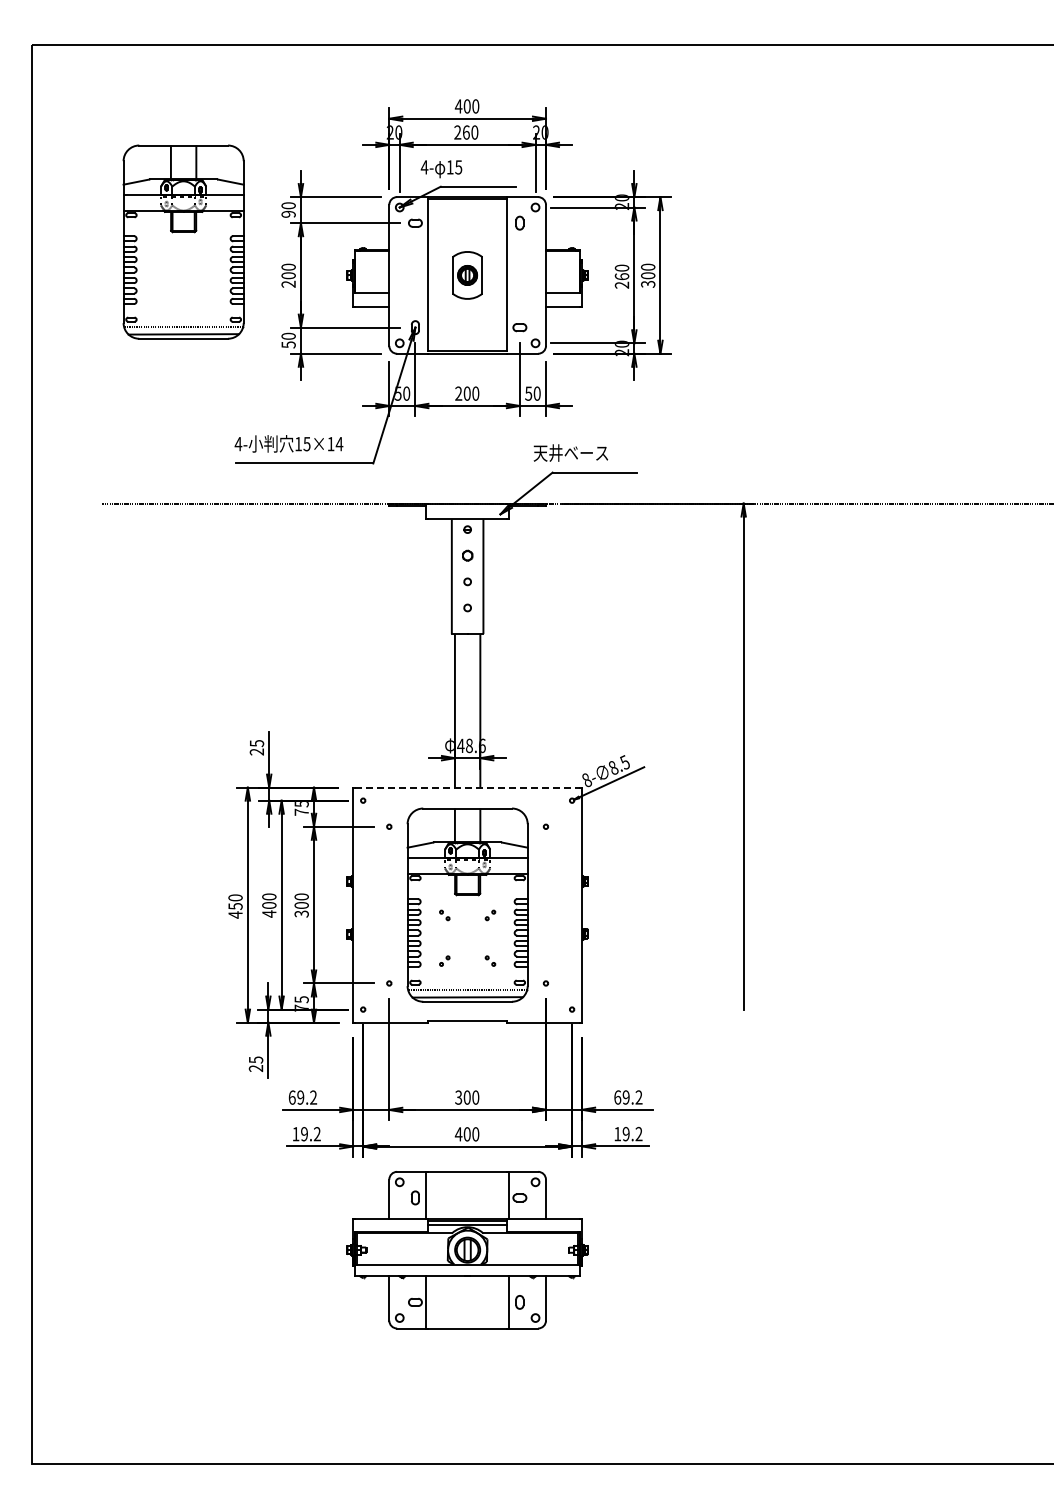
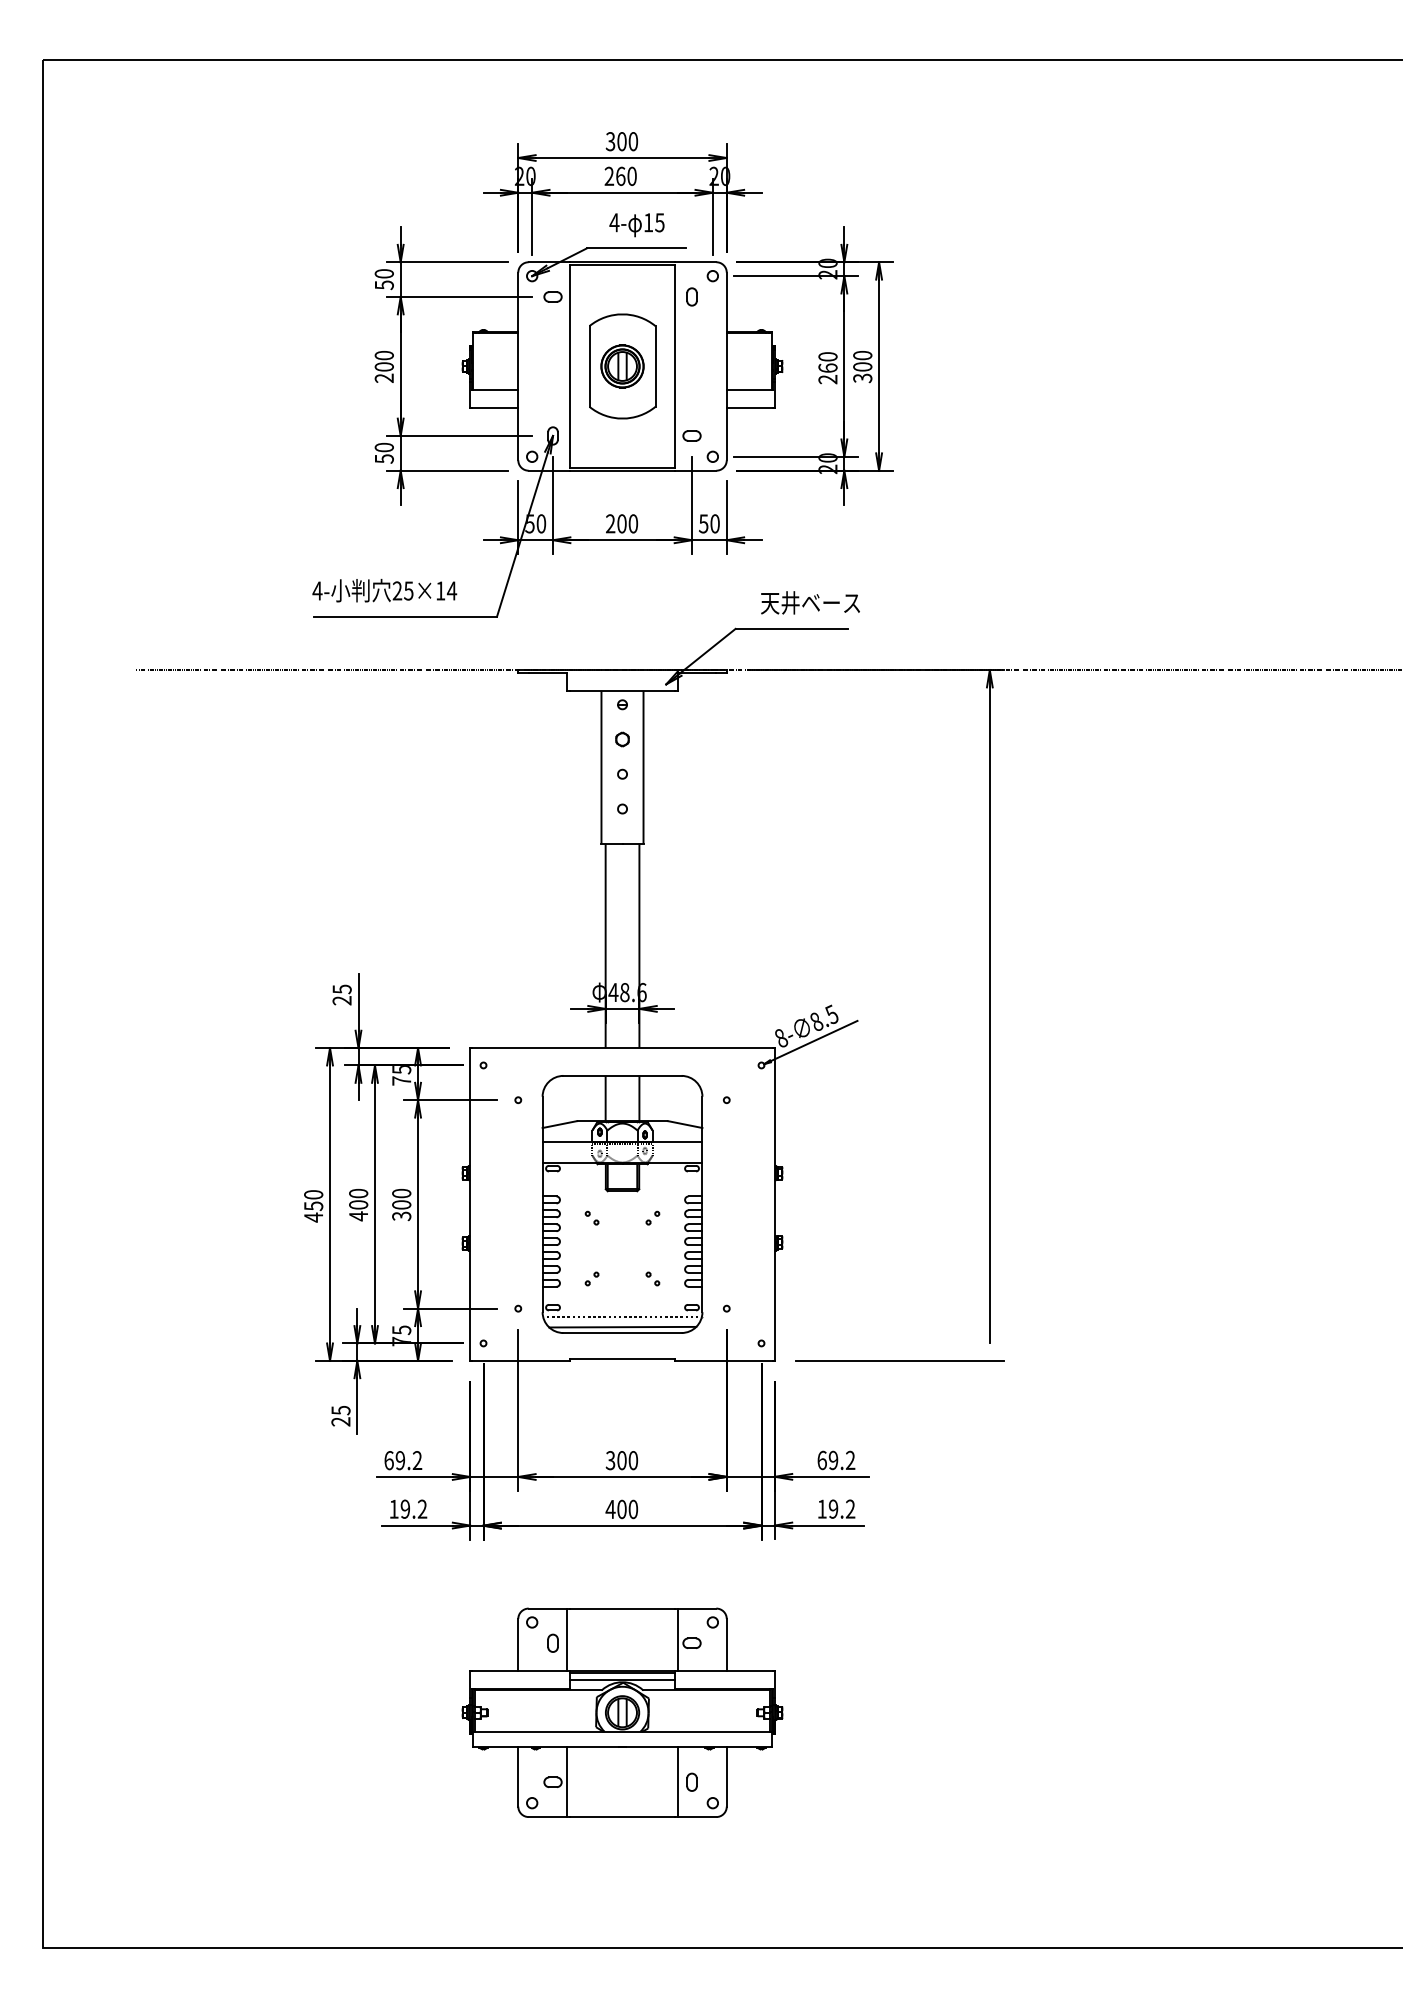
text: (458, 106) -> (610, 141), 400 -> 300
text: (441, 169) -> (636, 225), moved
text: (288, 213) -> (384, 284), 90 -> 50
part: (183, 241) -> (244, 321), removed
part: (467, 275) -> (622, 366), size x1.67
text: (298, 443) -> (397, 590), 15×14 -> 25×14
text: (570, 452) -> (809, 602), moved
line: (467, 787) -> (622, 1047), dashed -> solid
line: (675, 1022) -> (899, 1360), added
part: (467, 1250) -> (622, 1713), moved

